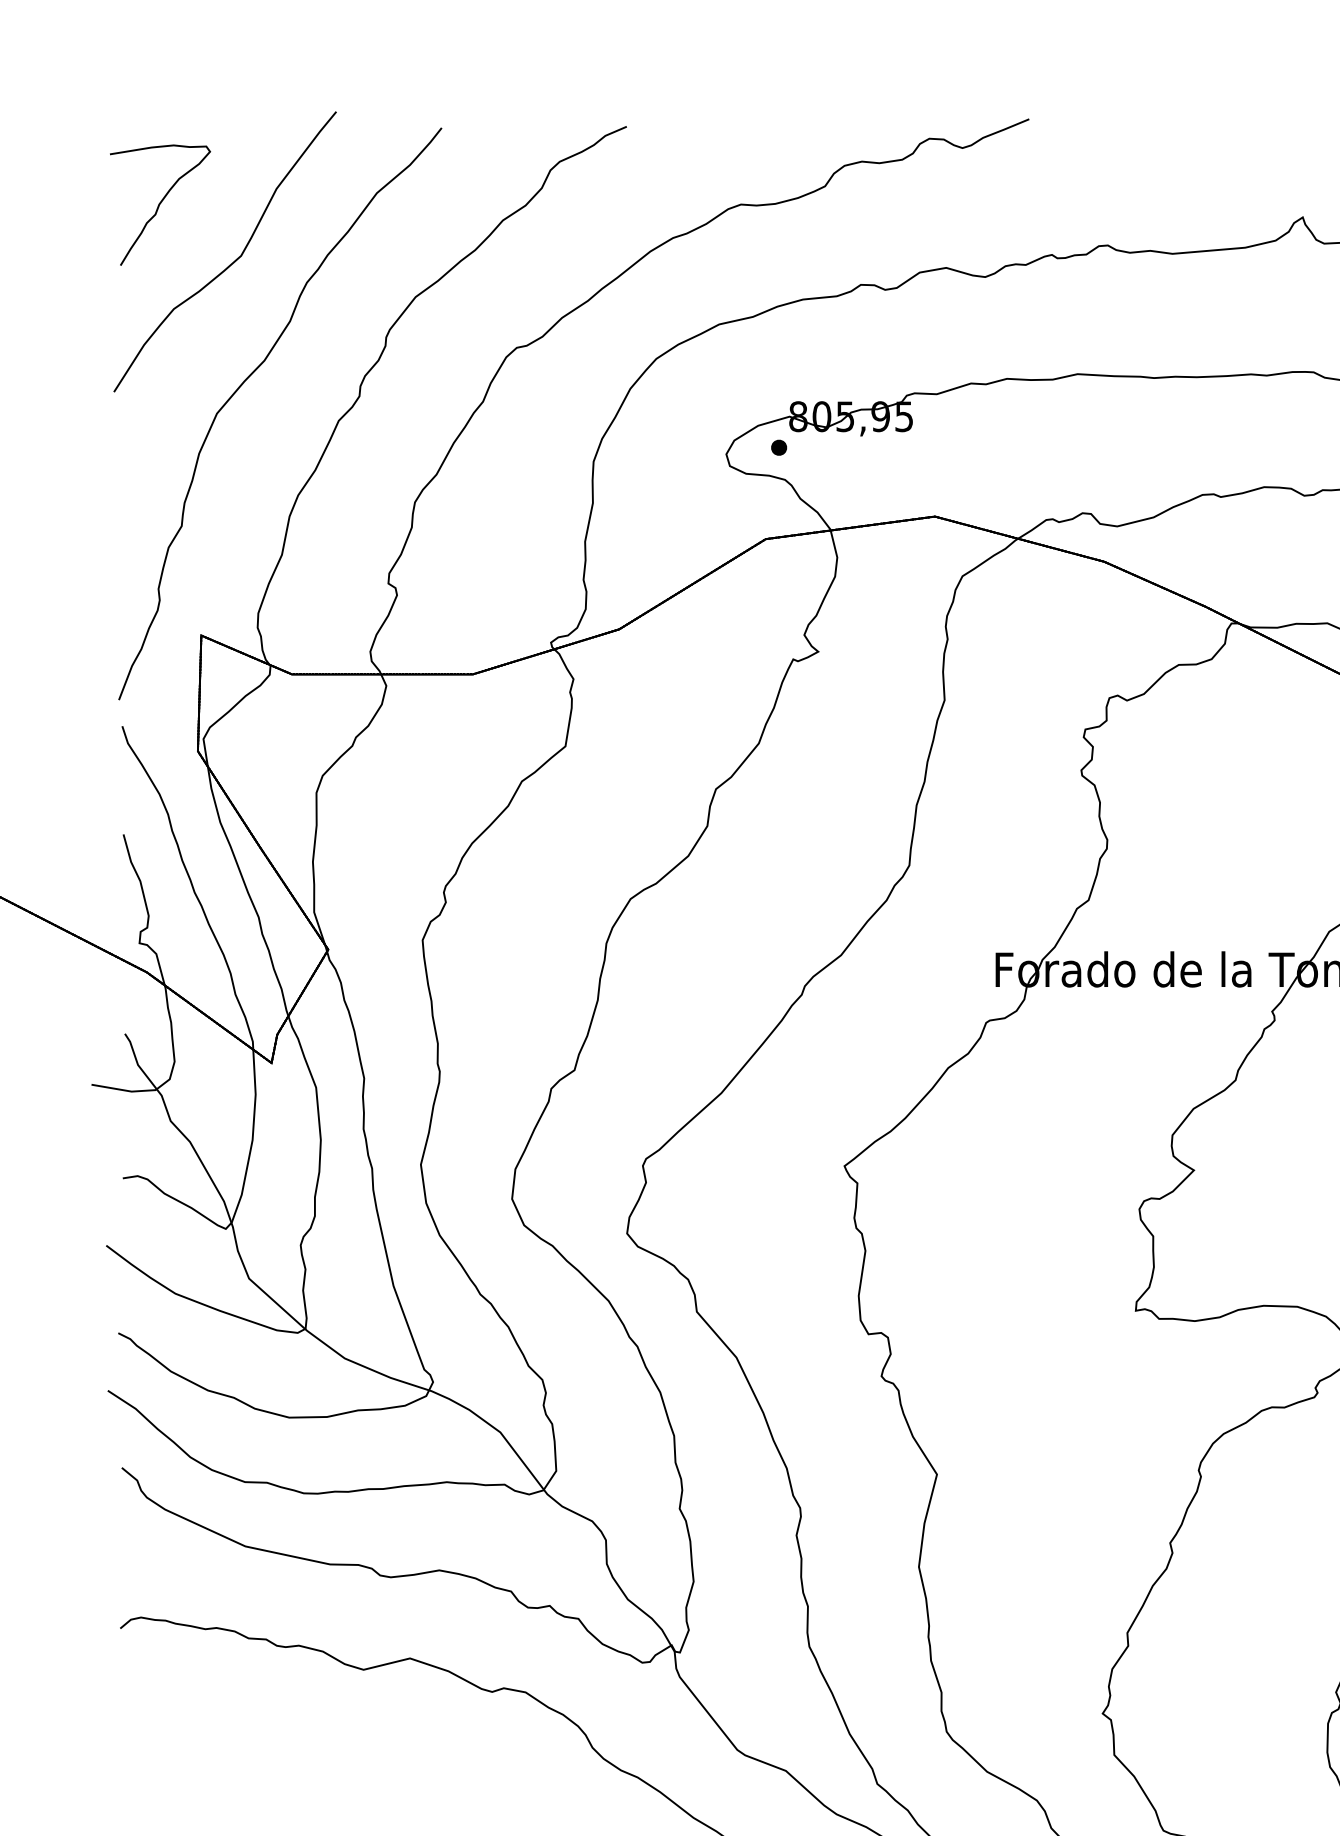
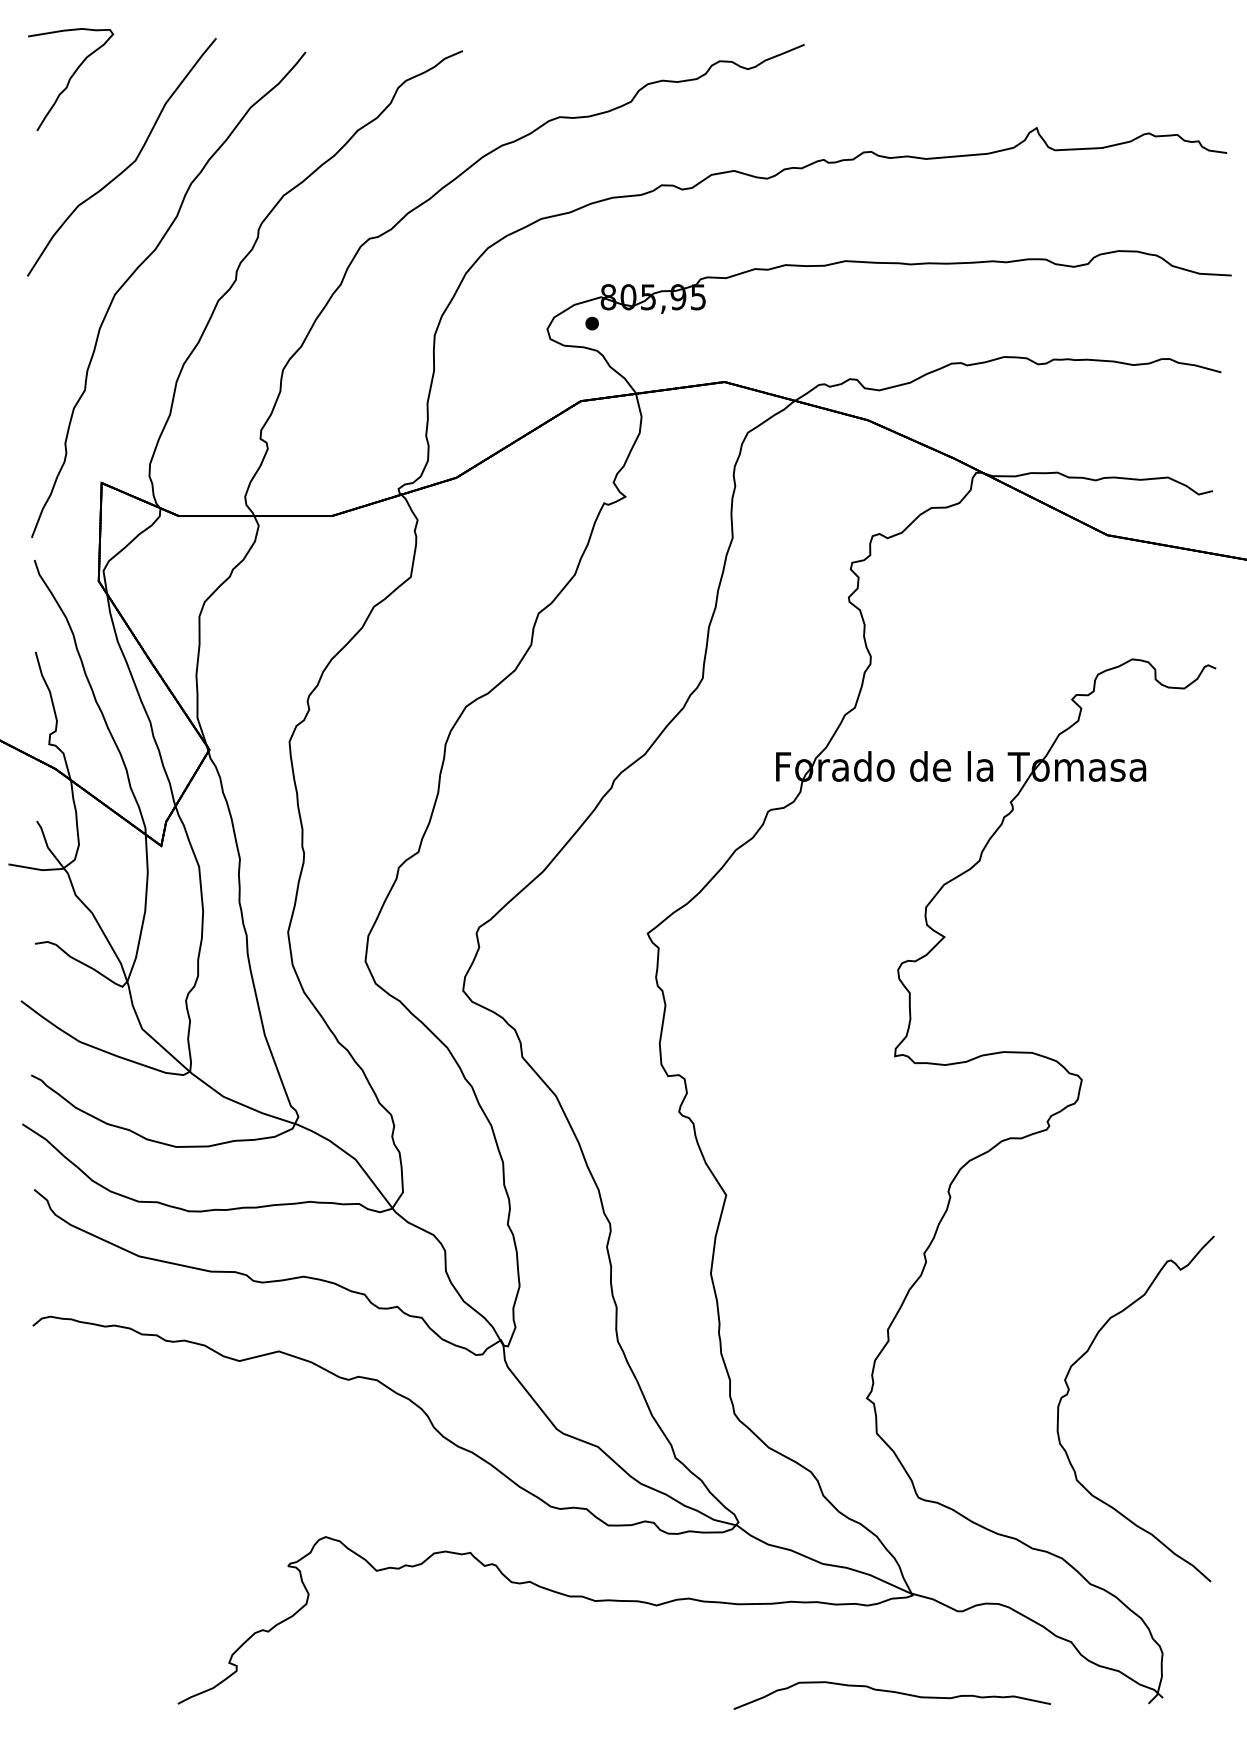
curve: (161, 203) -> (71, 78), moved

